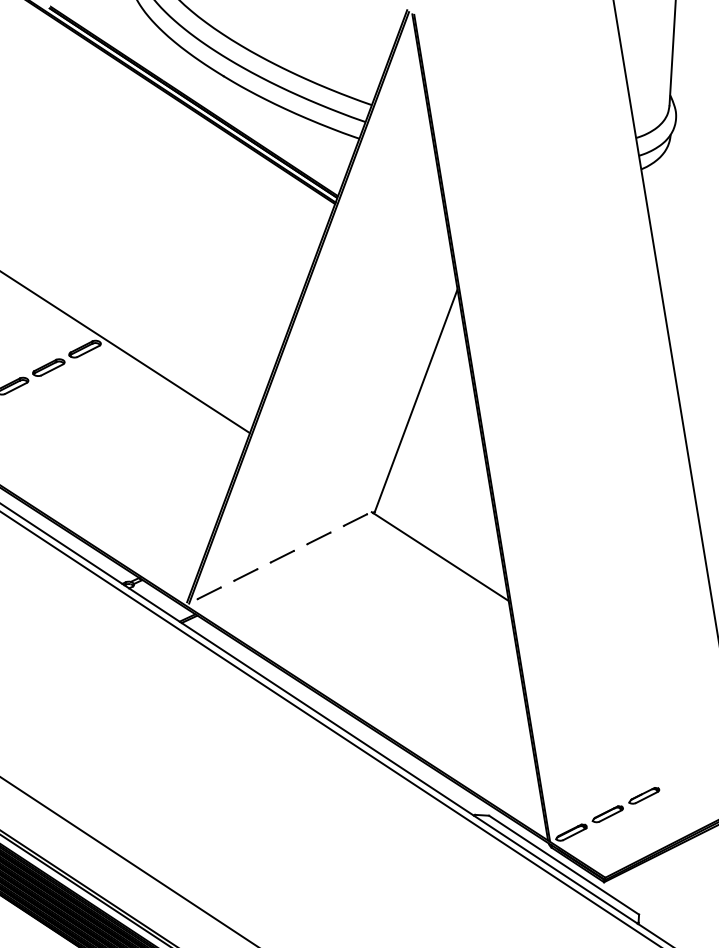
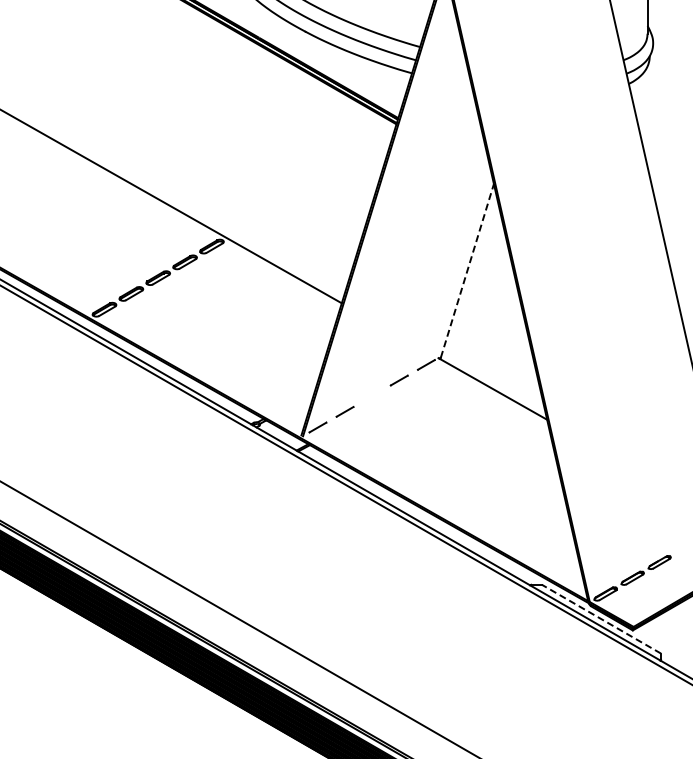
line: (416, 400) -> (467, 270), solid -> dashed
line: (281, 556) -> (371, 396), removed
line: (564, 865) -> (601, 619), solid -> dashed

